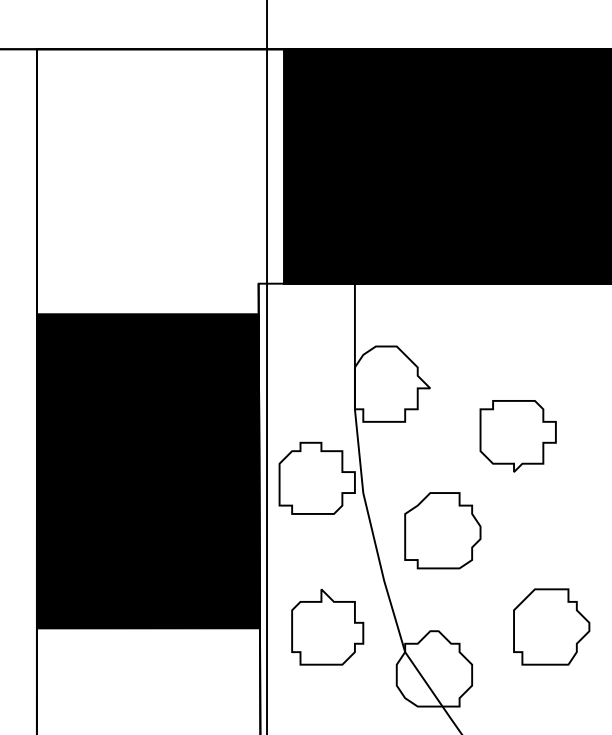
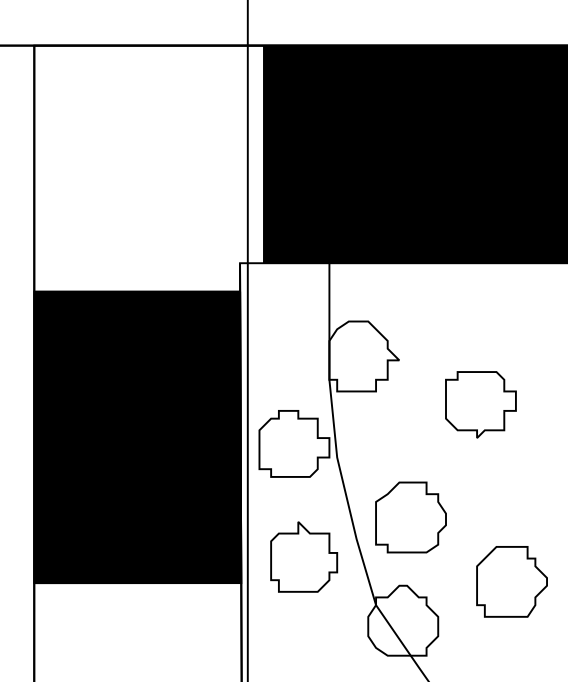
part: (442, 530) -> (410, 517), moved
part: (328, 626) -> (304, 556), moved

